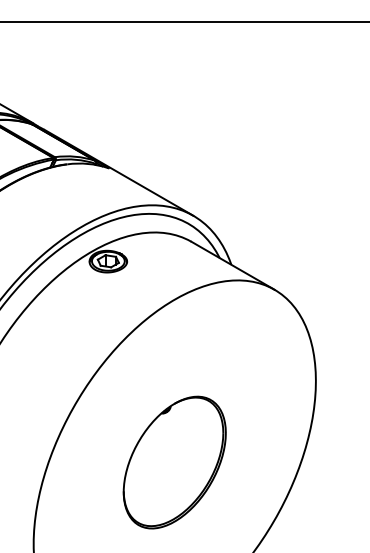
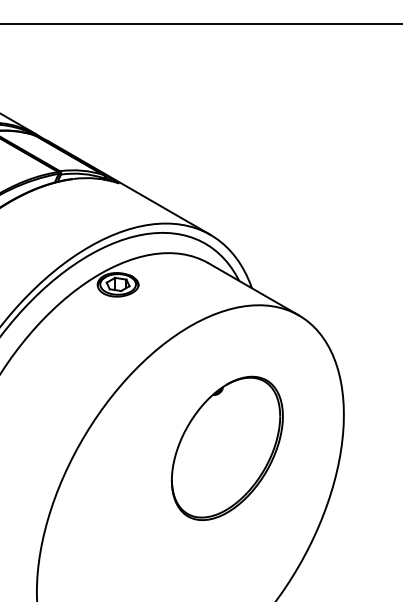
part: (173, 461) -> (226, 447), moved

